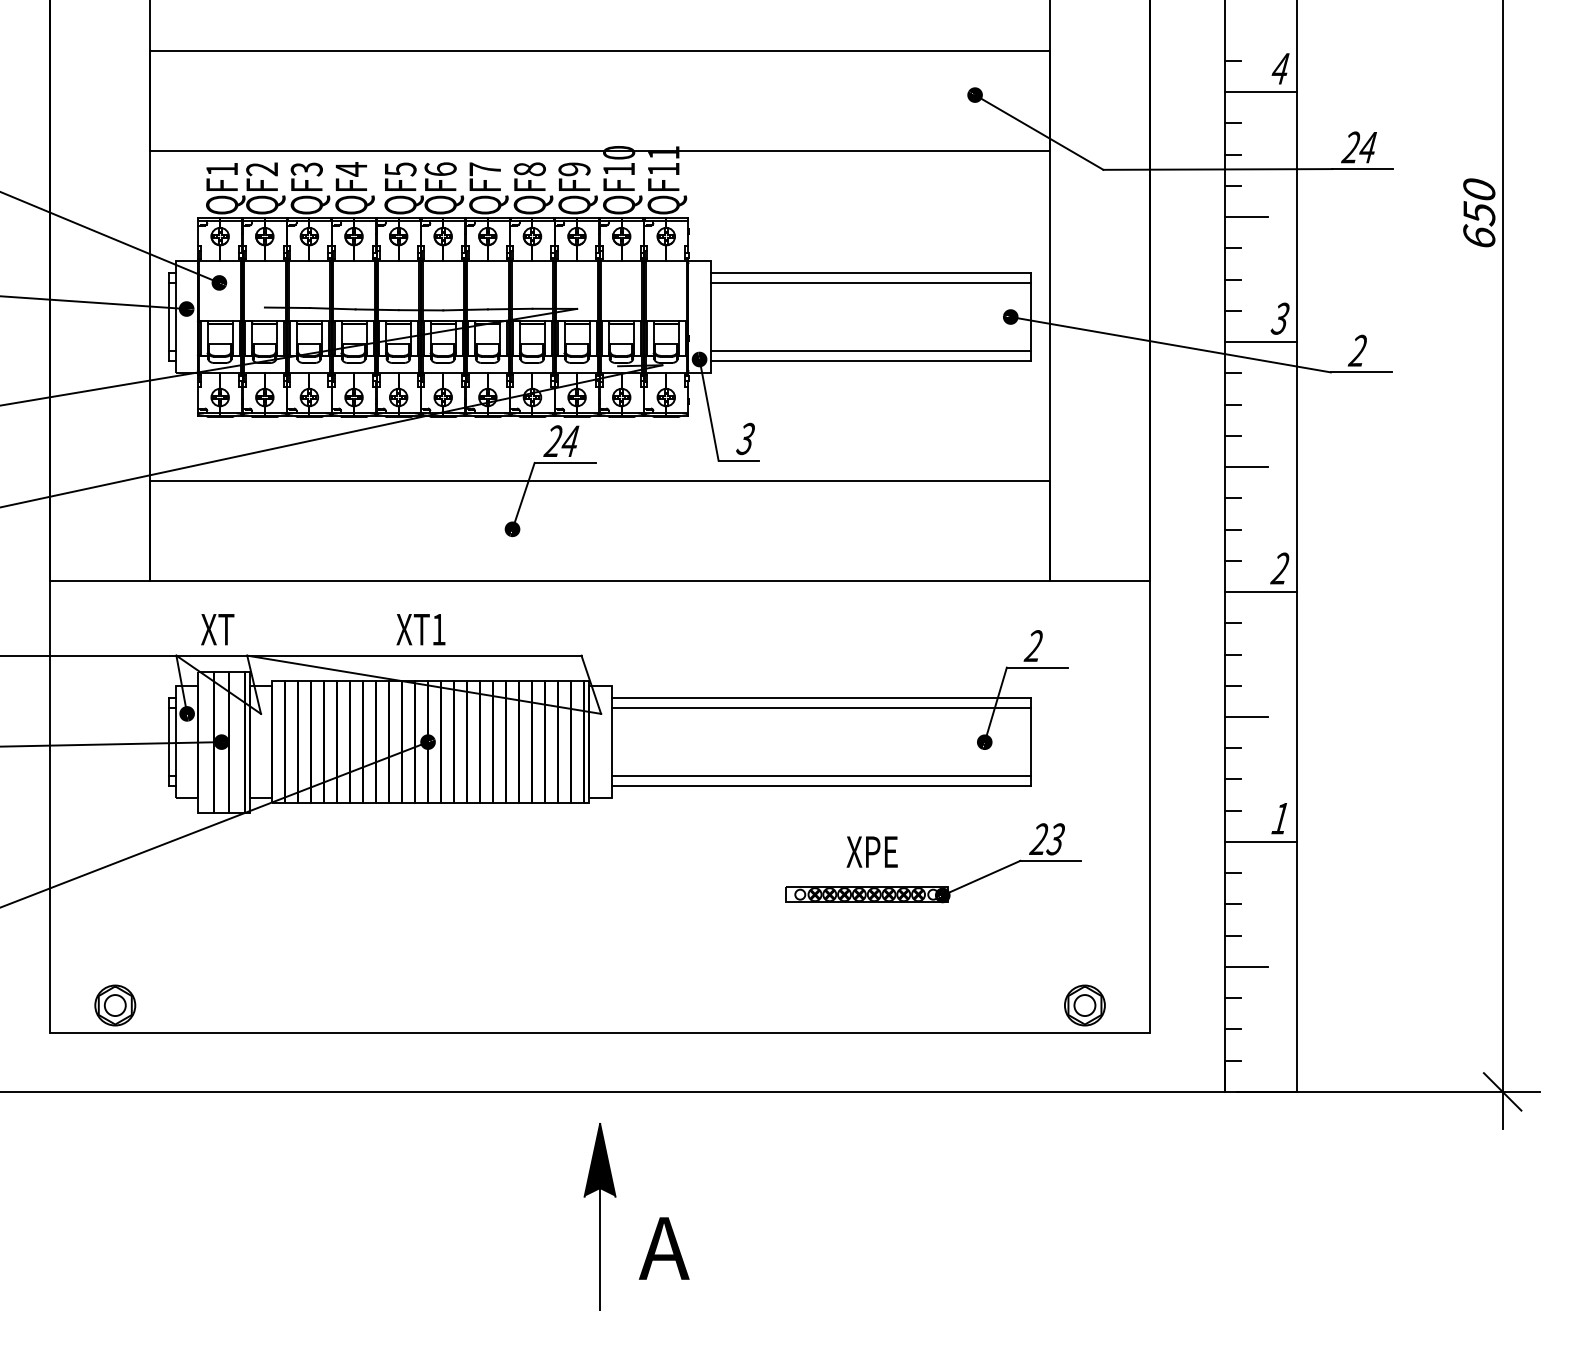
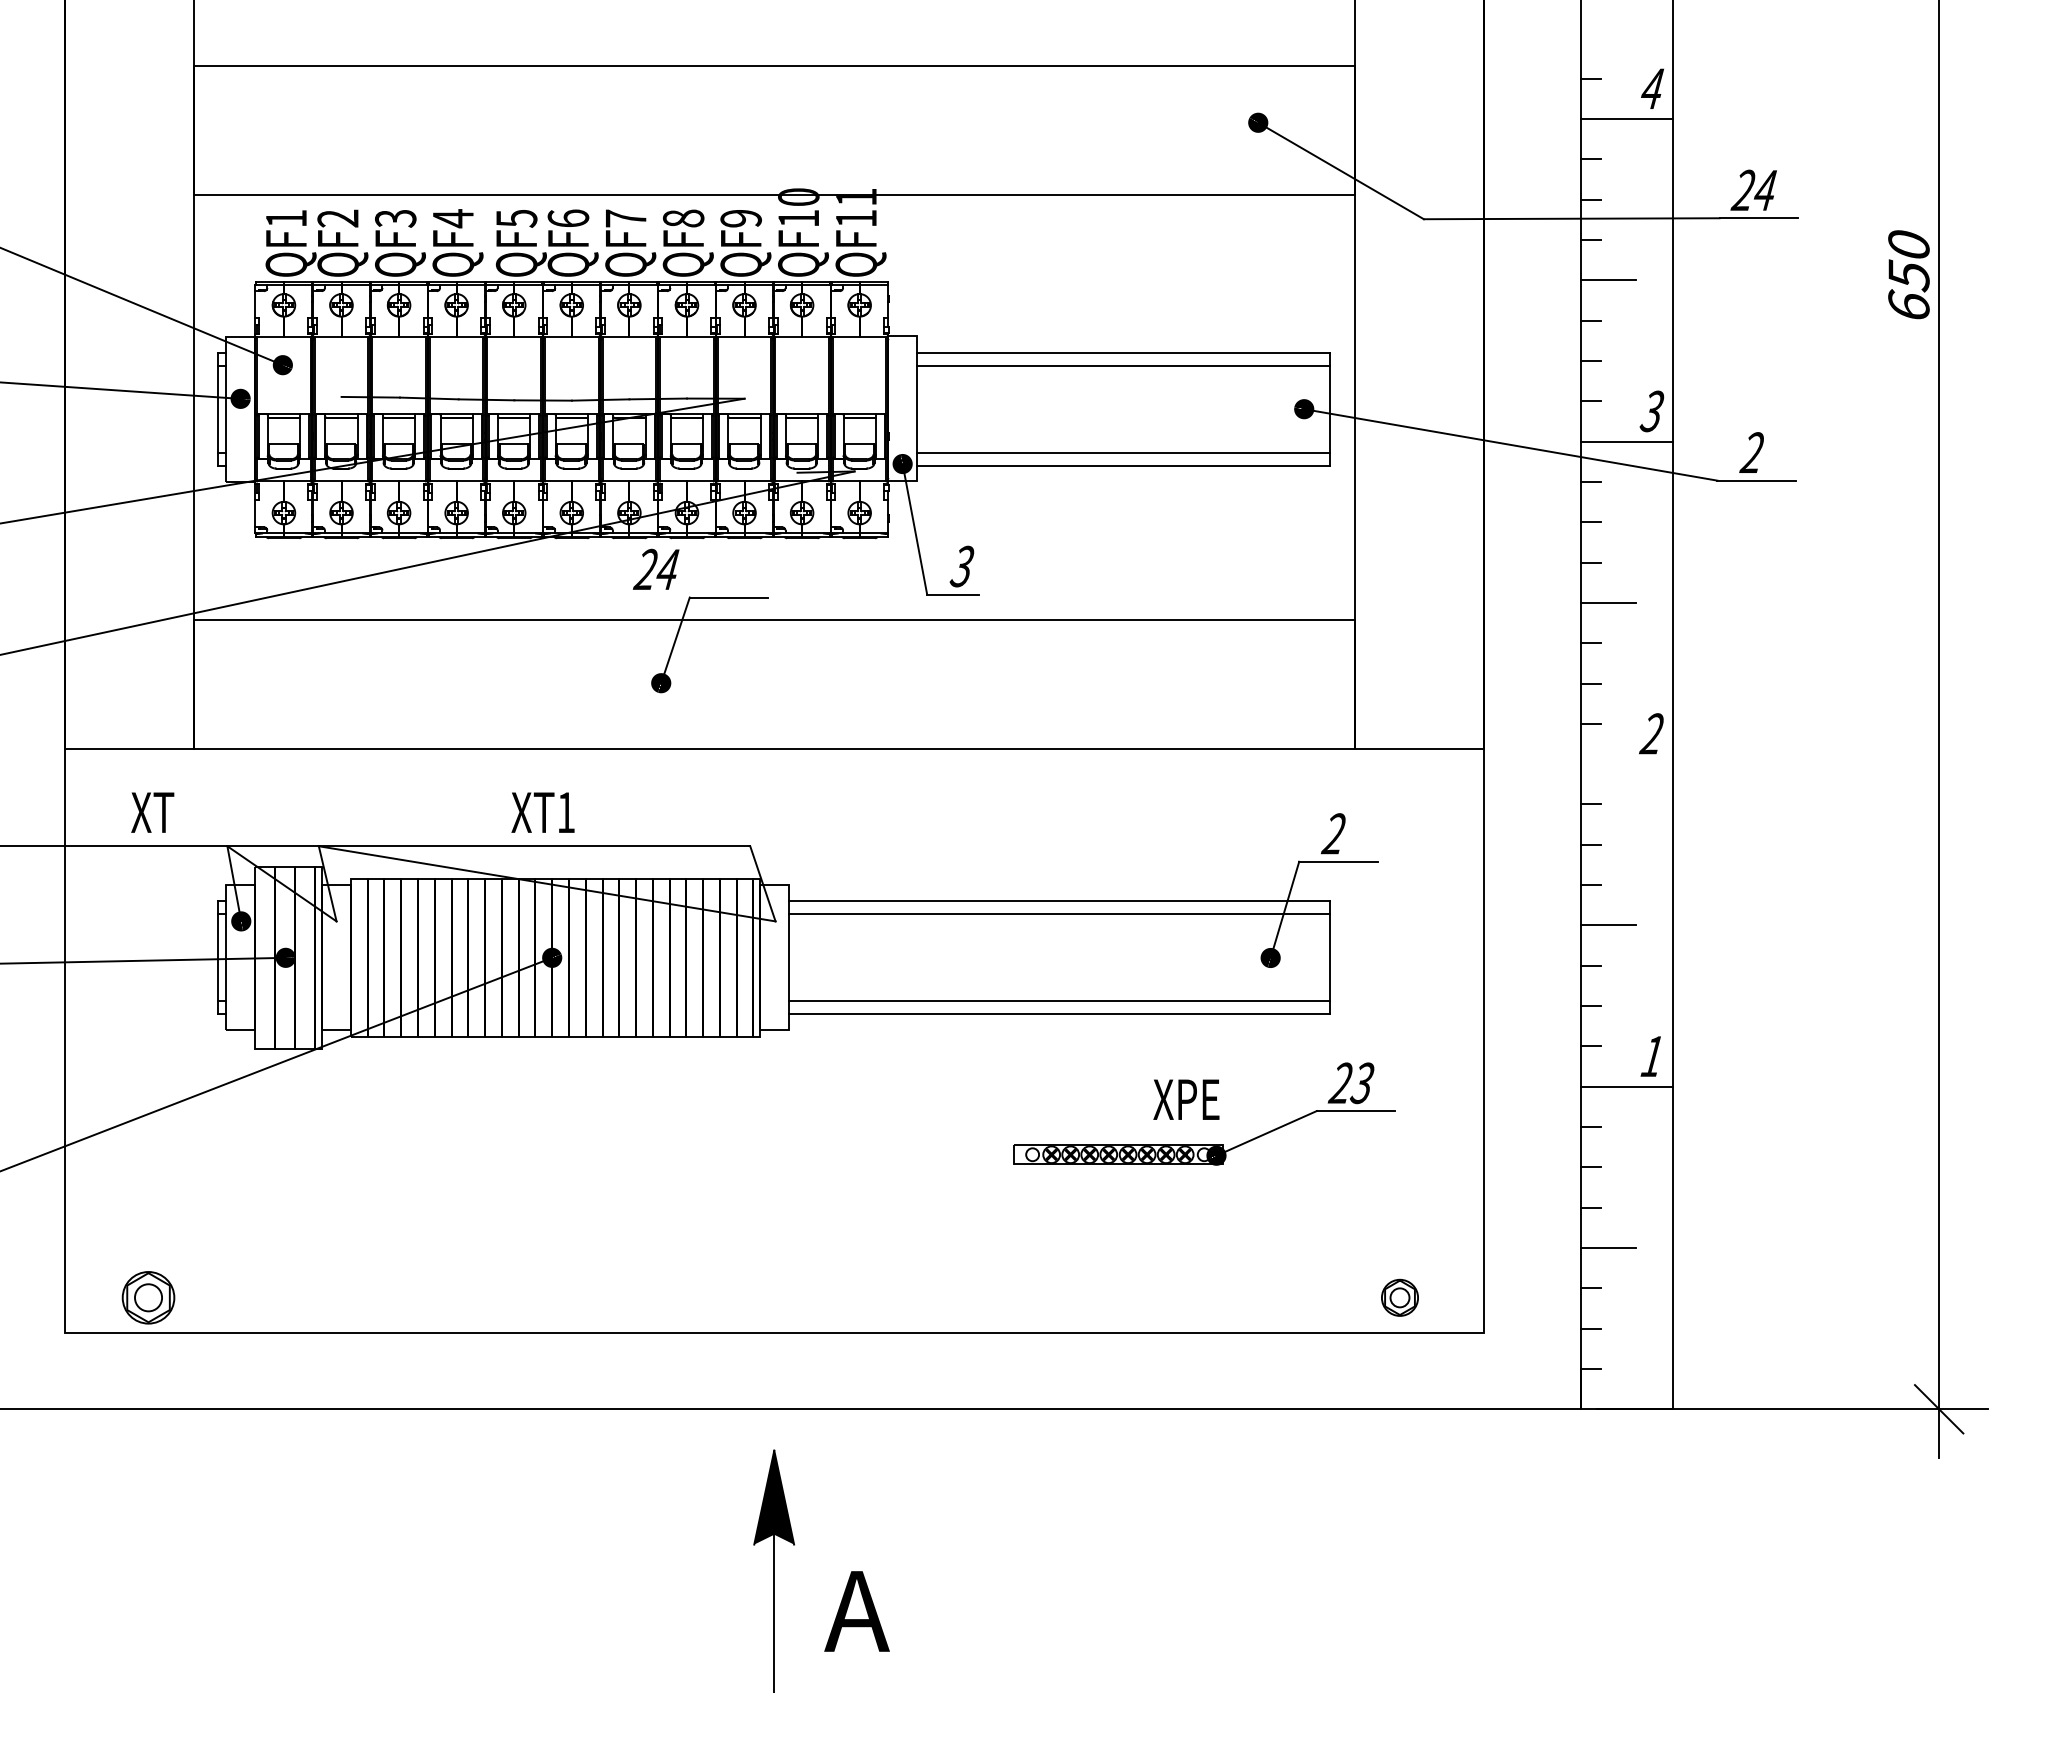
text: (561, 440) -> (656, 568), moved
line: (1260, 592) -> (1626, 764), removed
text: (217, 629) -> (152, 812), moved
text: (872, 851) -> (1186, 1099), moved
part: (1084, 1005) -> (1399, 1297), size x0.7

